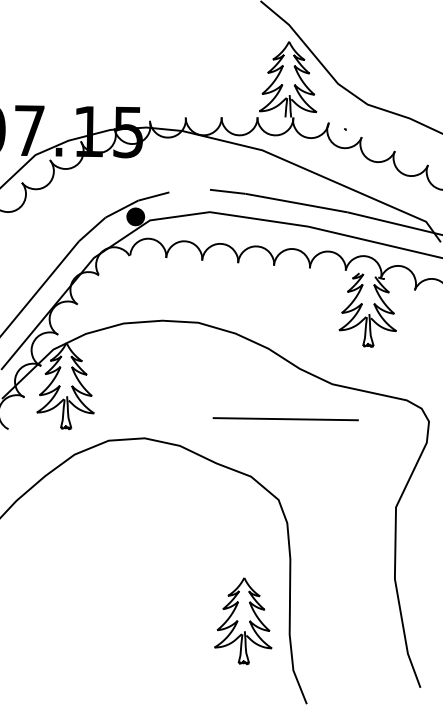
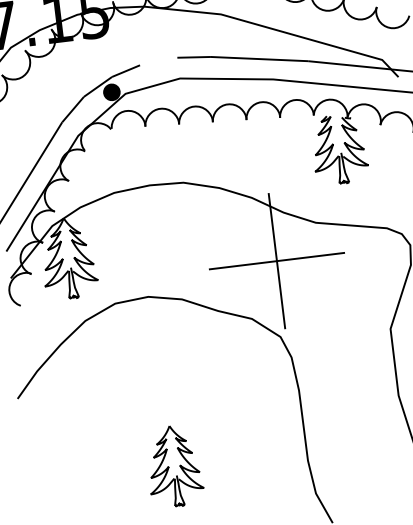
line: (285, 419) -> (276, 261), added
part: (243, 621) -> (174, 466), moved

